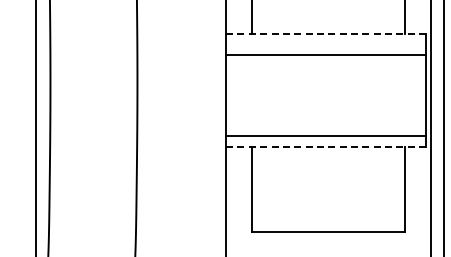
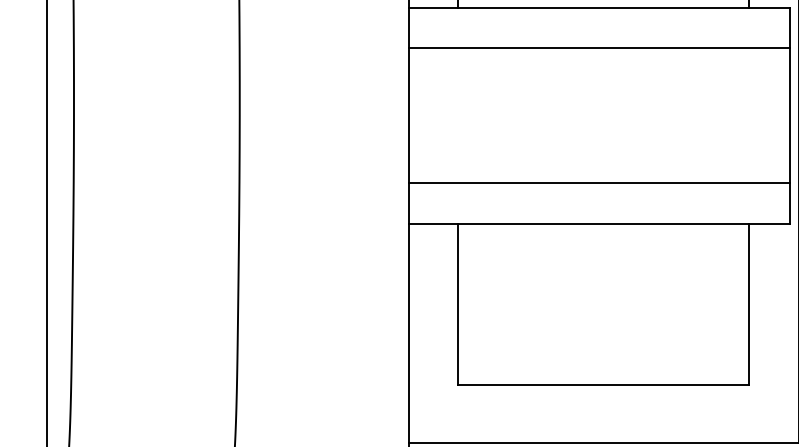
line: (326, 33) -> (599, 7), dashed -> solid
line: (326, 135) -> (599, 182), moved
line: (326, 146) -> (599, 222), dashed -> solid

